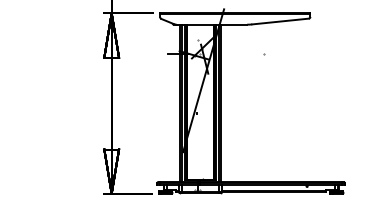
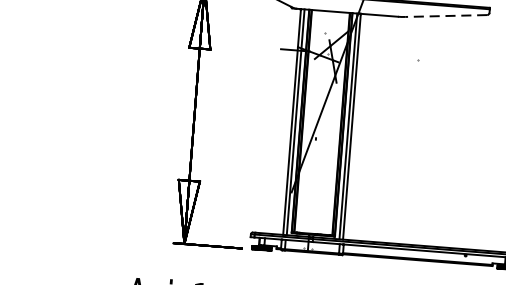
line: (280, 21) -> (446, 15), solid -> dashed

